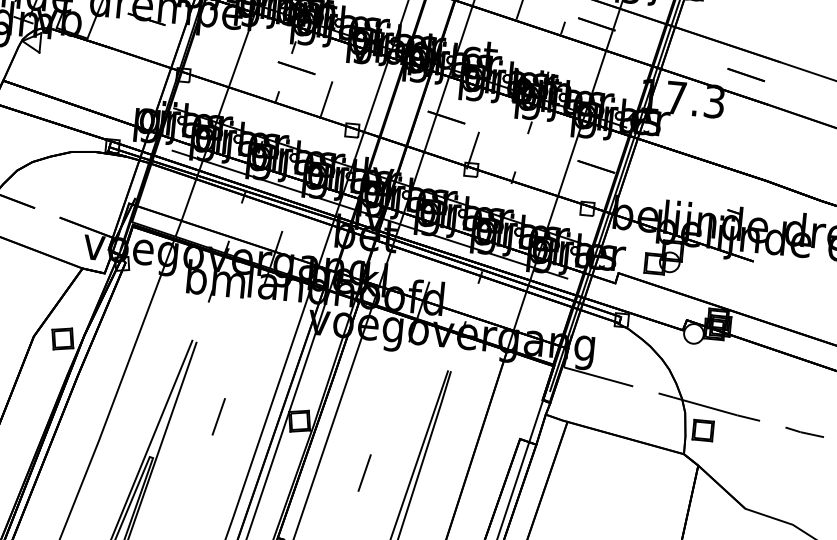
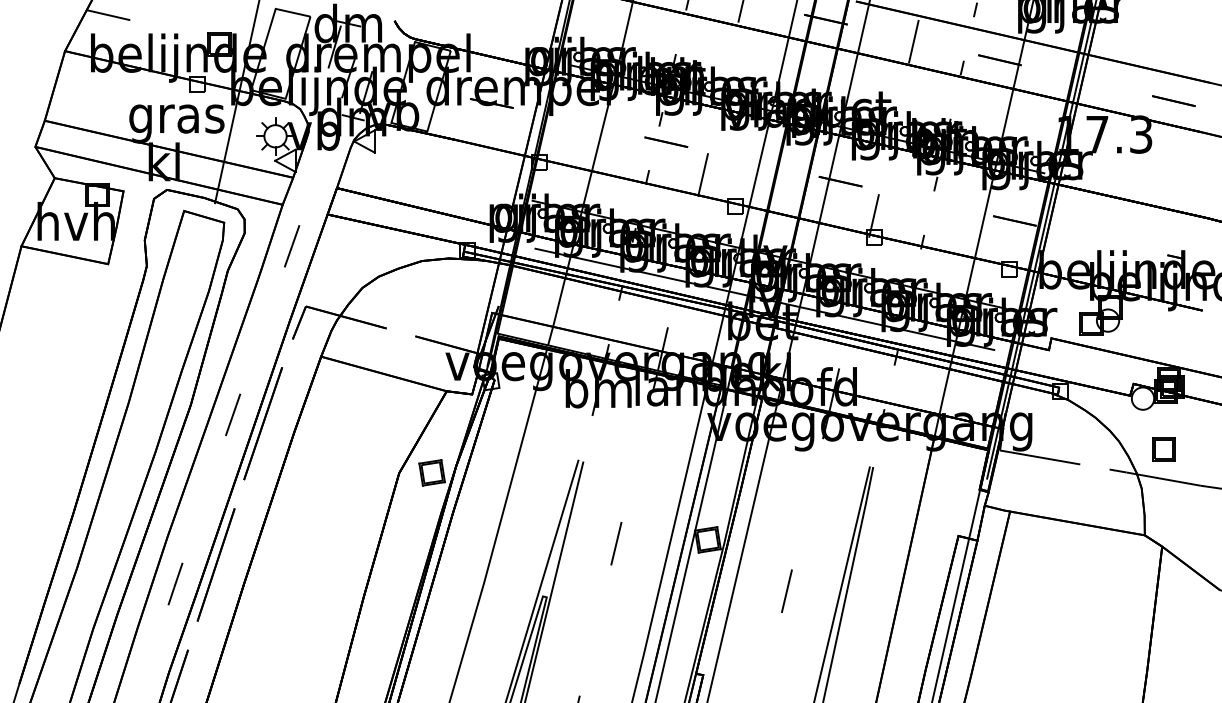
part: (702, 430) -> (1163, 449), moved

